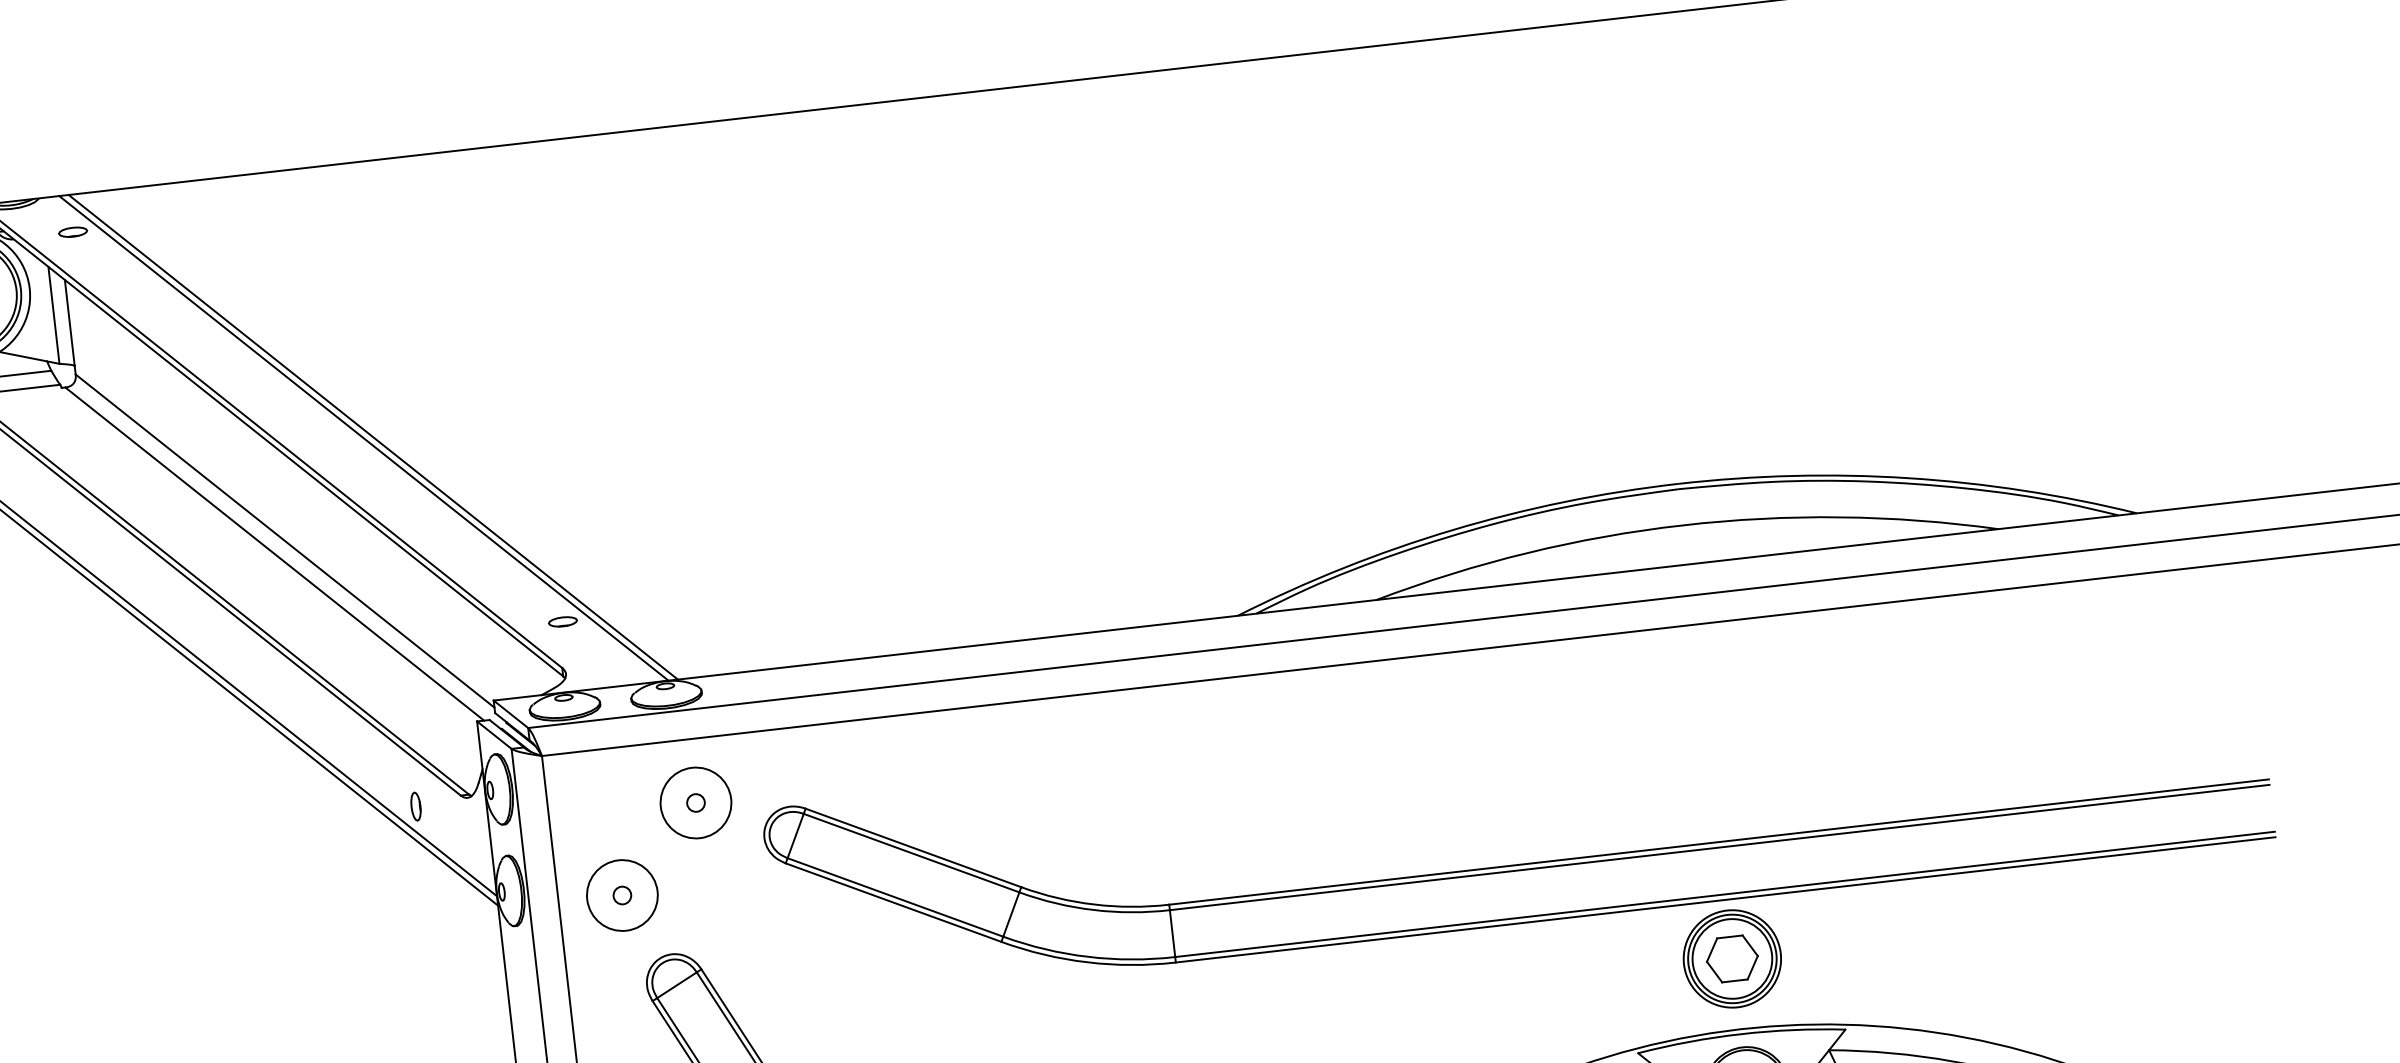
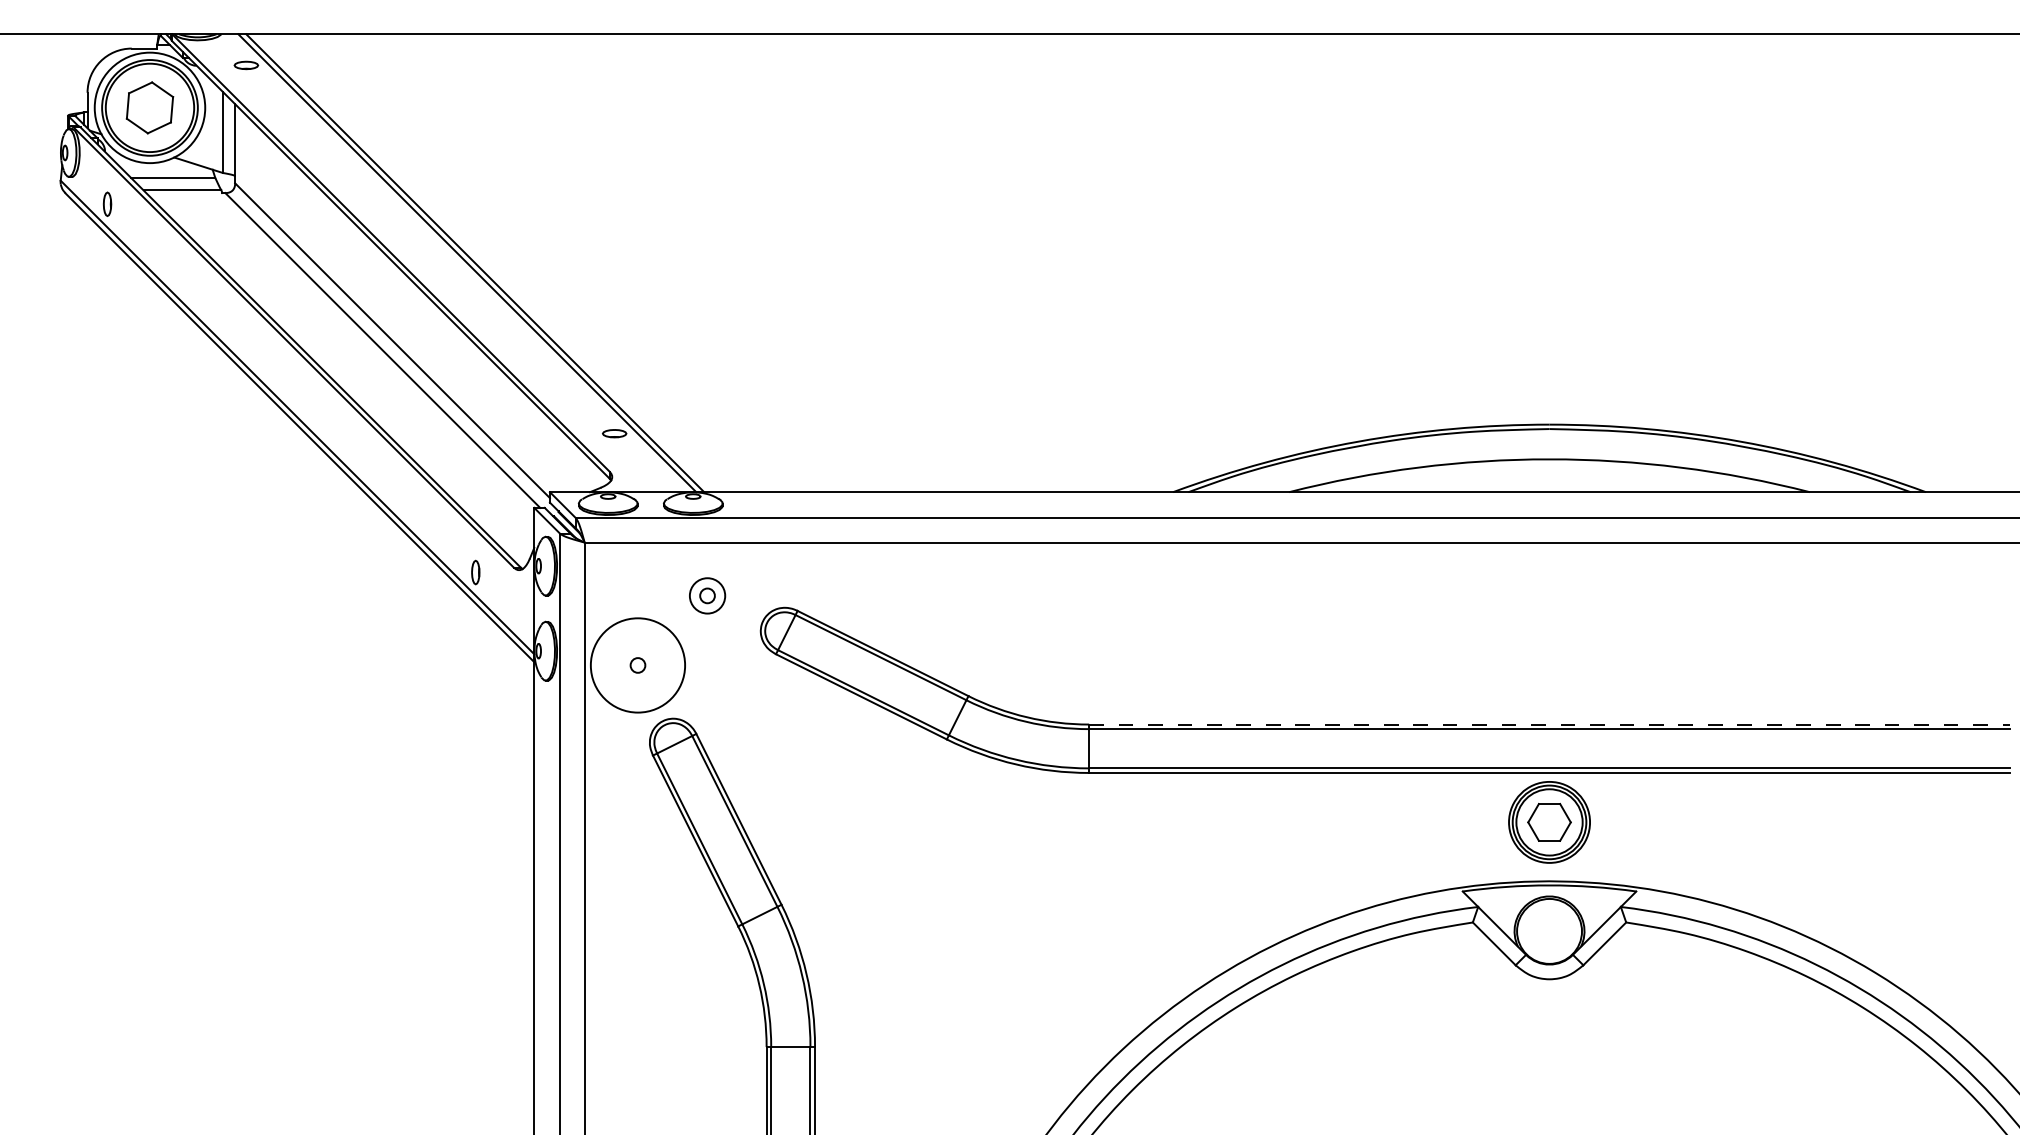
circle: (695, 802) -> (707, 595), size x0.6
line: (1720, 841) -> (1550, 724), solid -> dashed
circle: (621, 895) -> (637, 665), size x1.6

